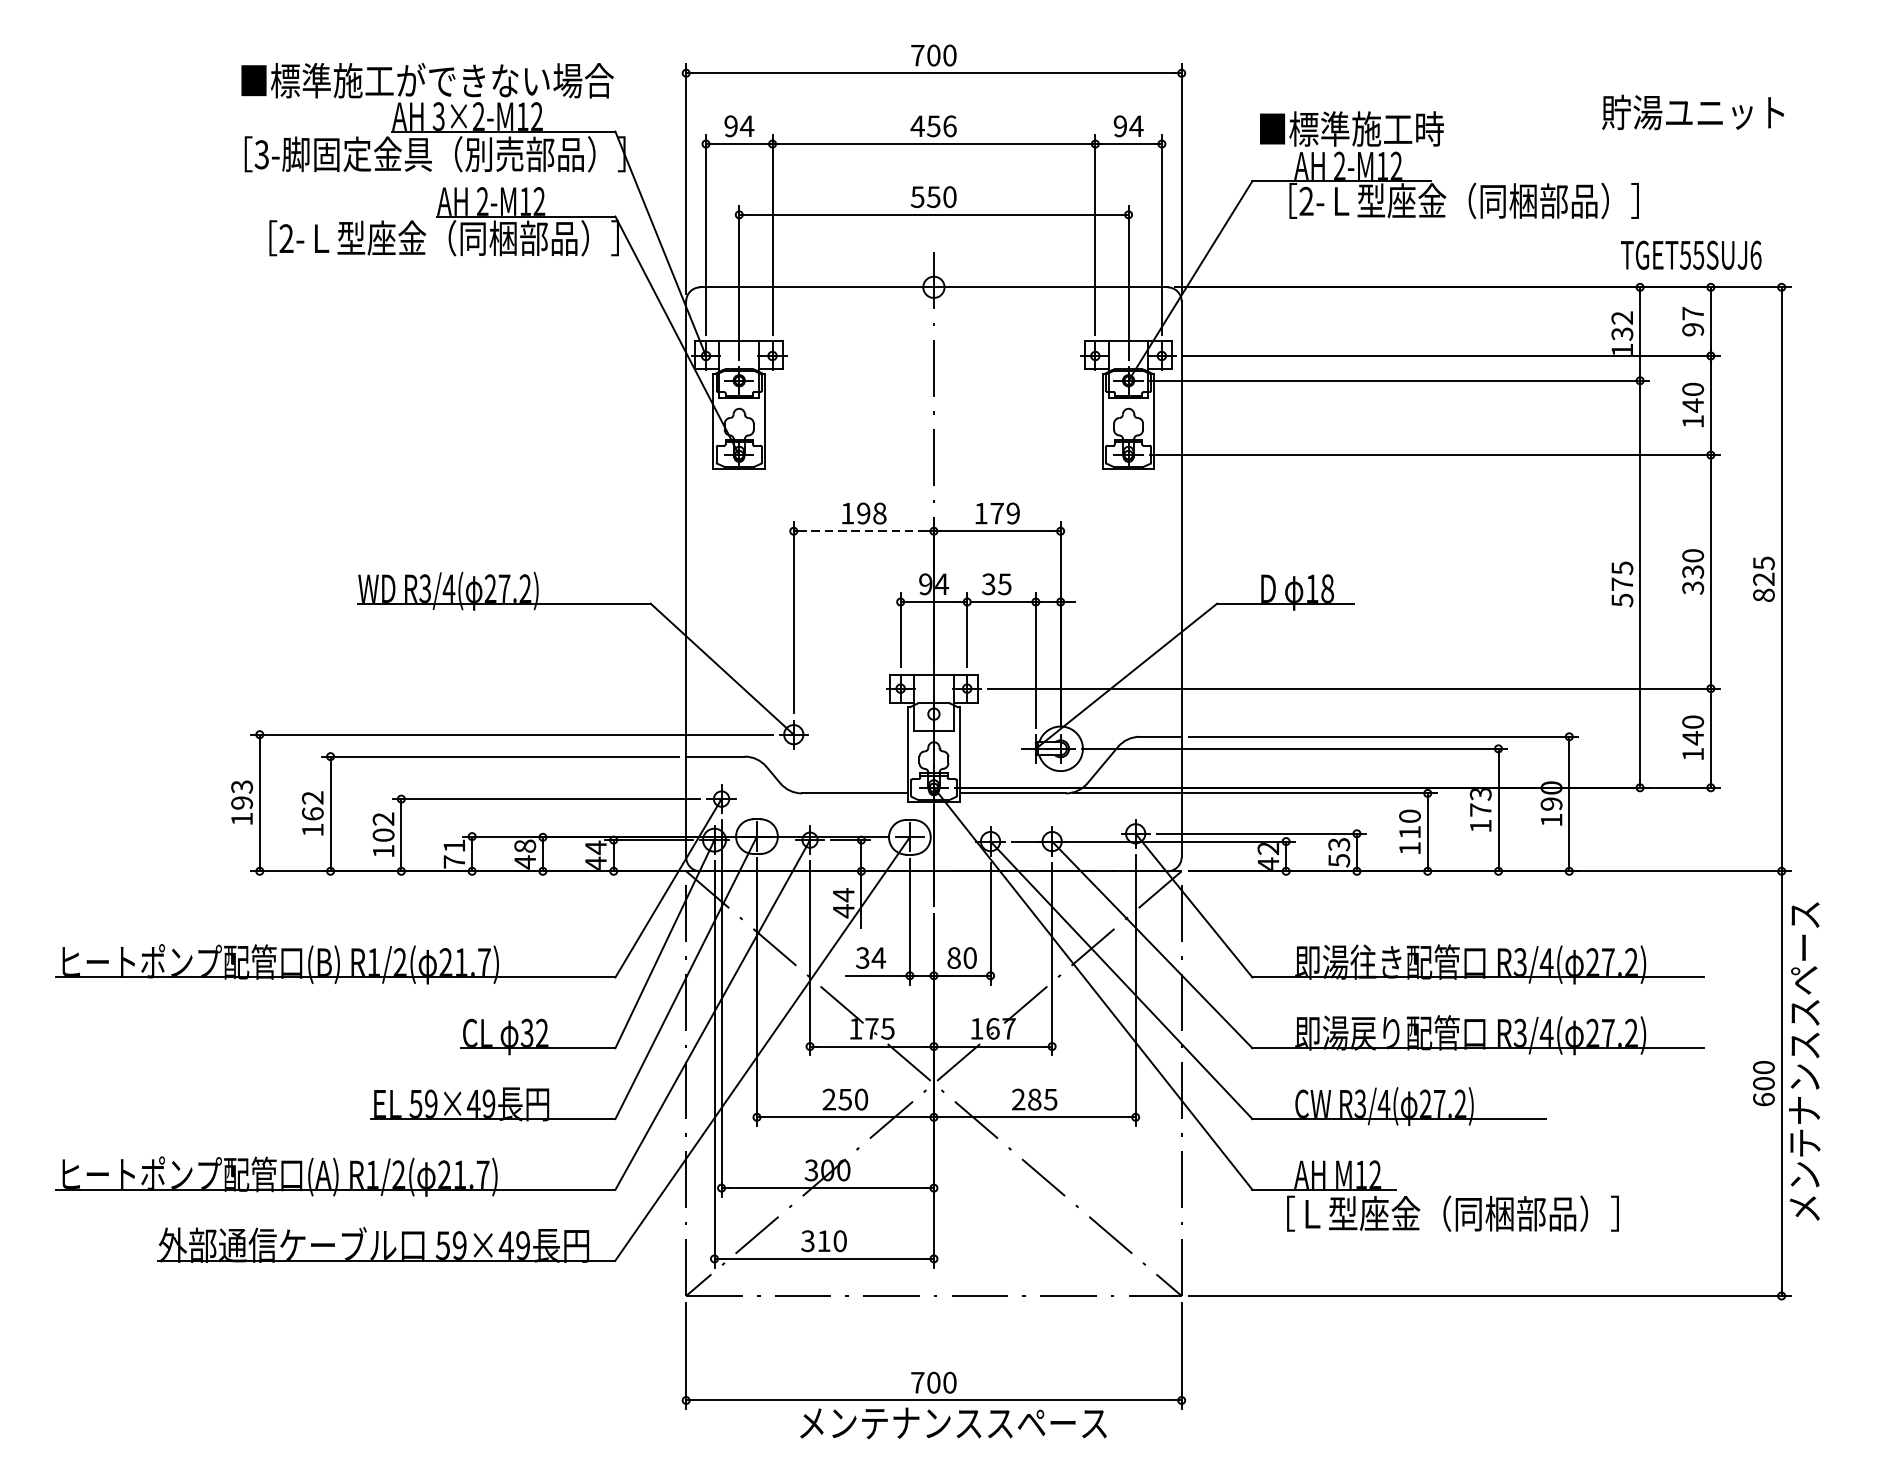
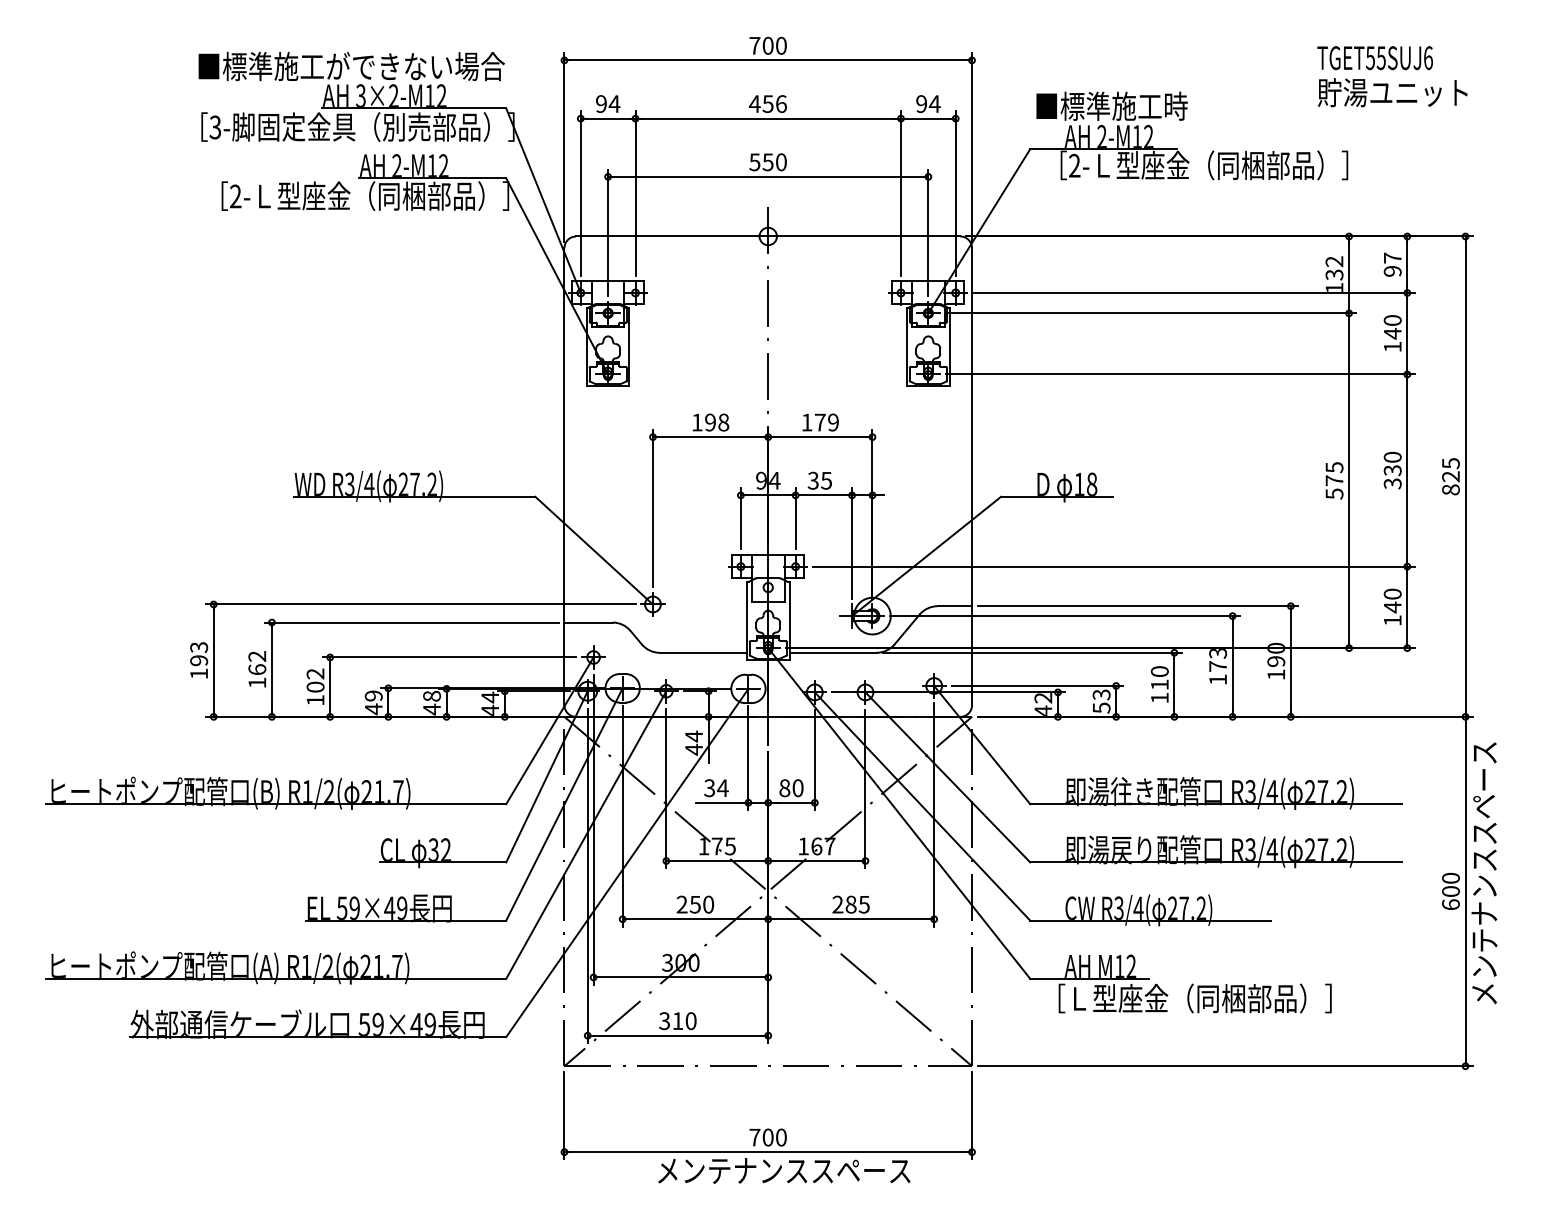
text: (1690, 255) -> (1374, 58), moved
line: (863, 531) -> (710, 437), dashed -> solid
text: (454, 853) -> (373, 702), 71 -> 49

